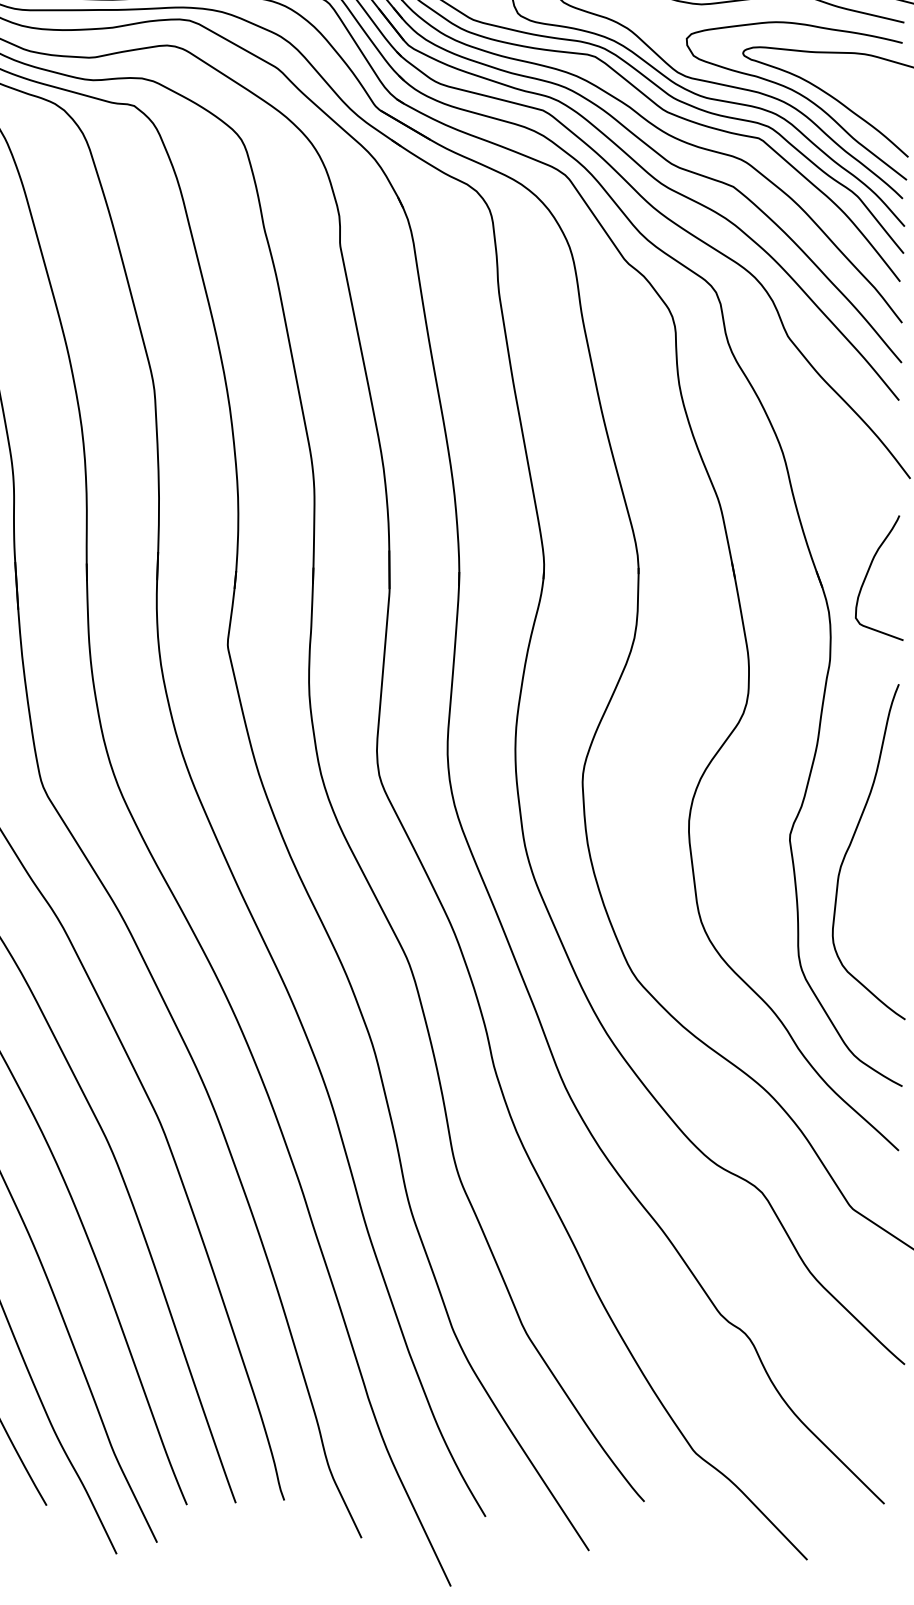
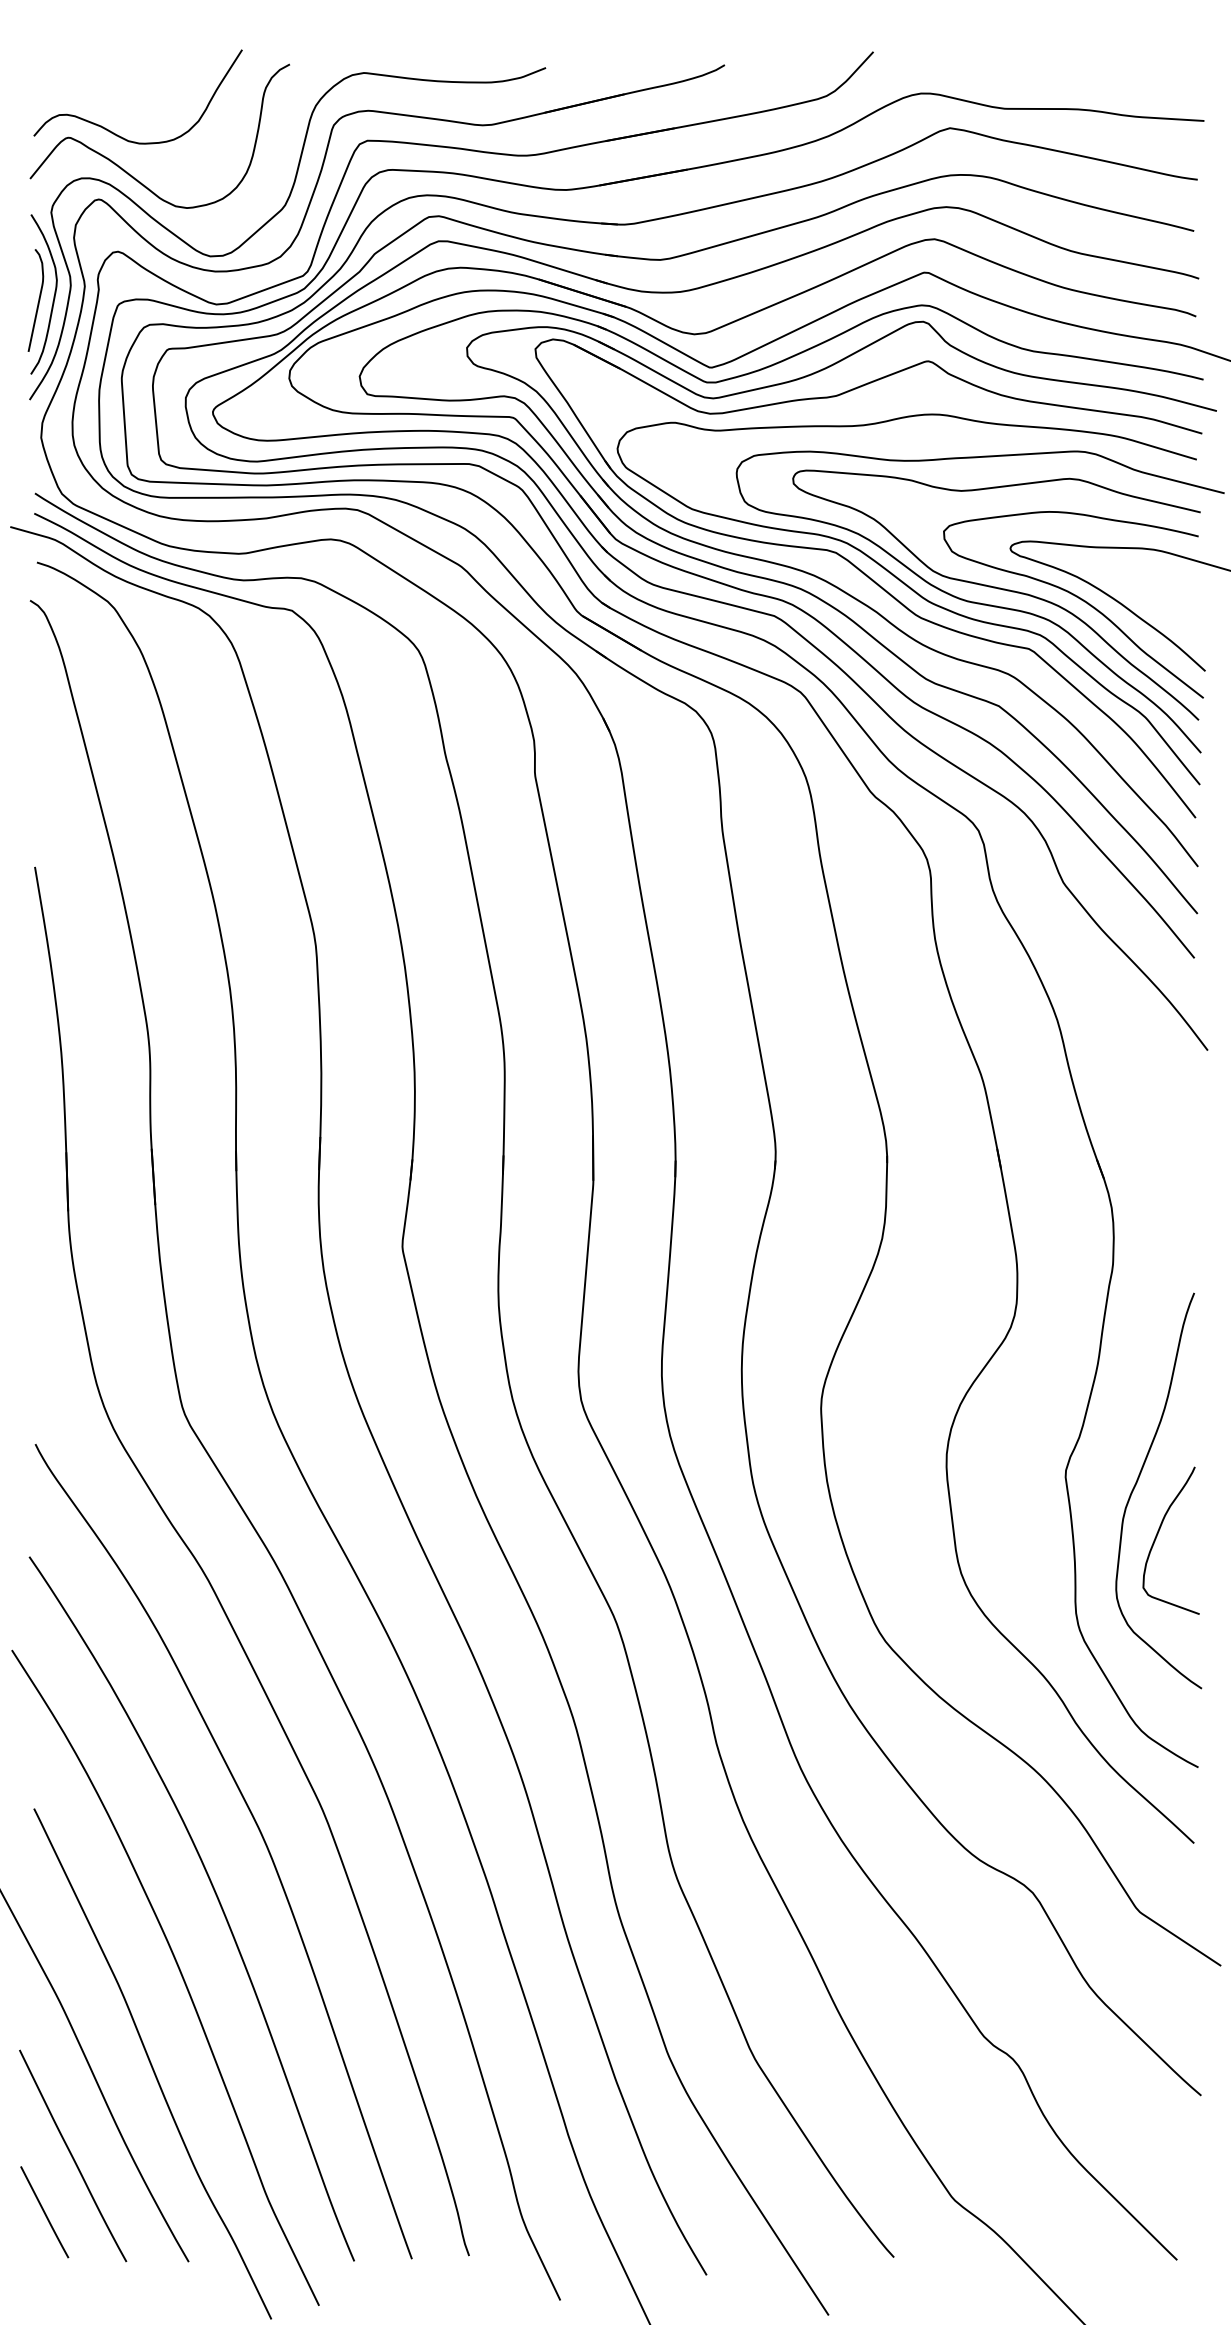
curve: (868, 572) -> (1158, 1534), moved

